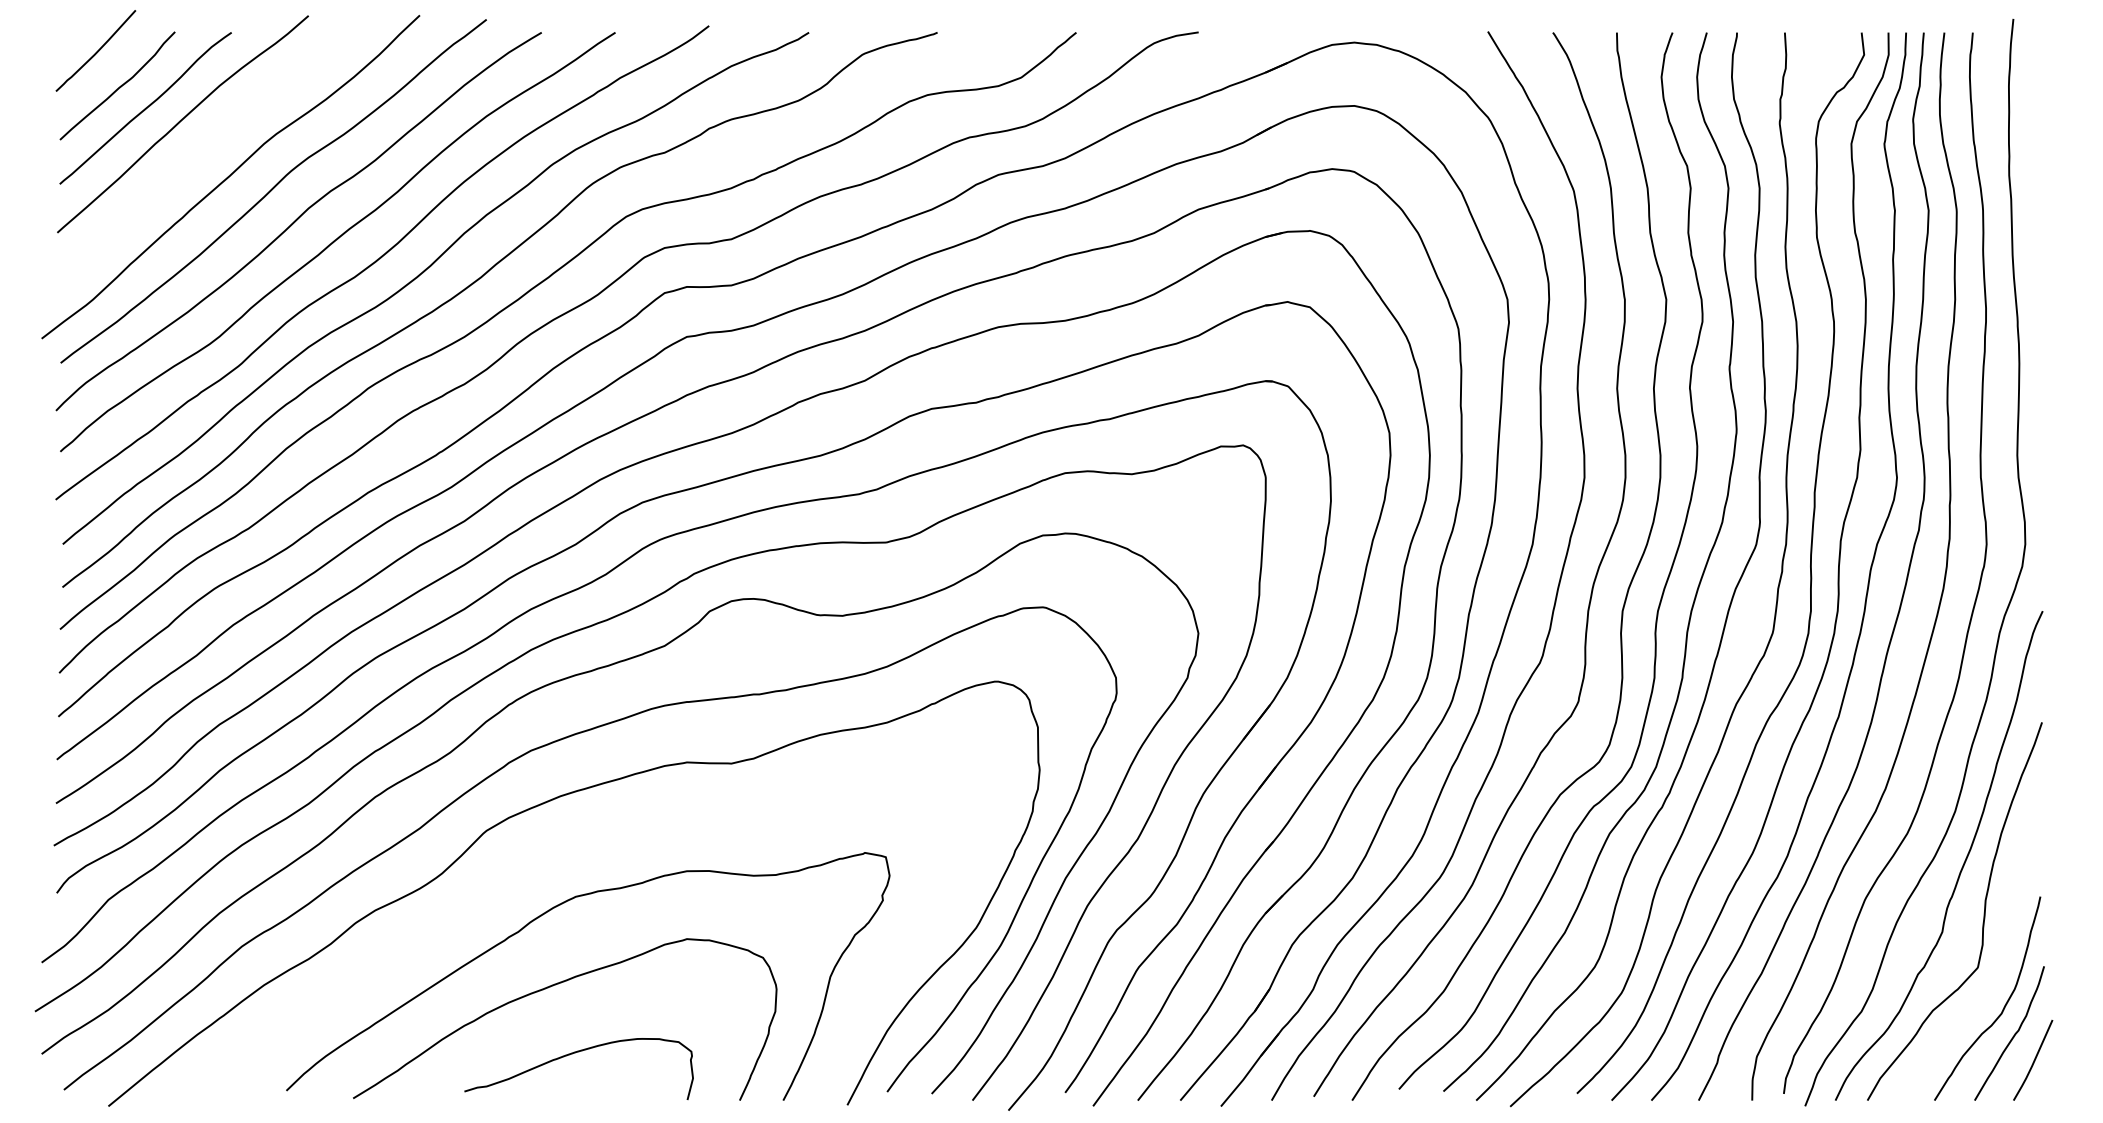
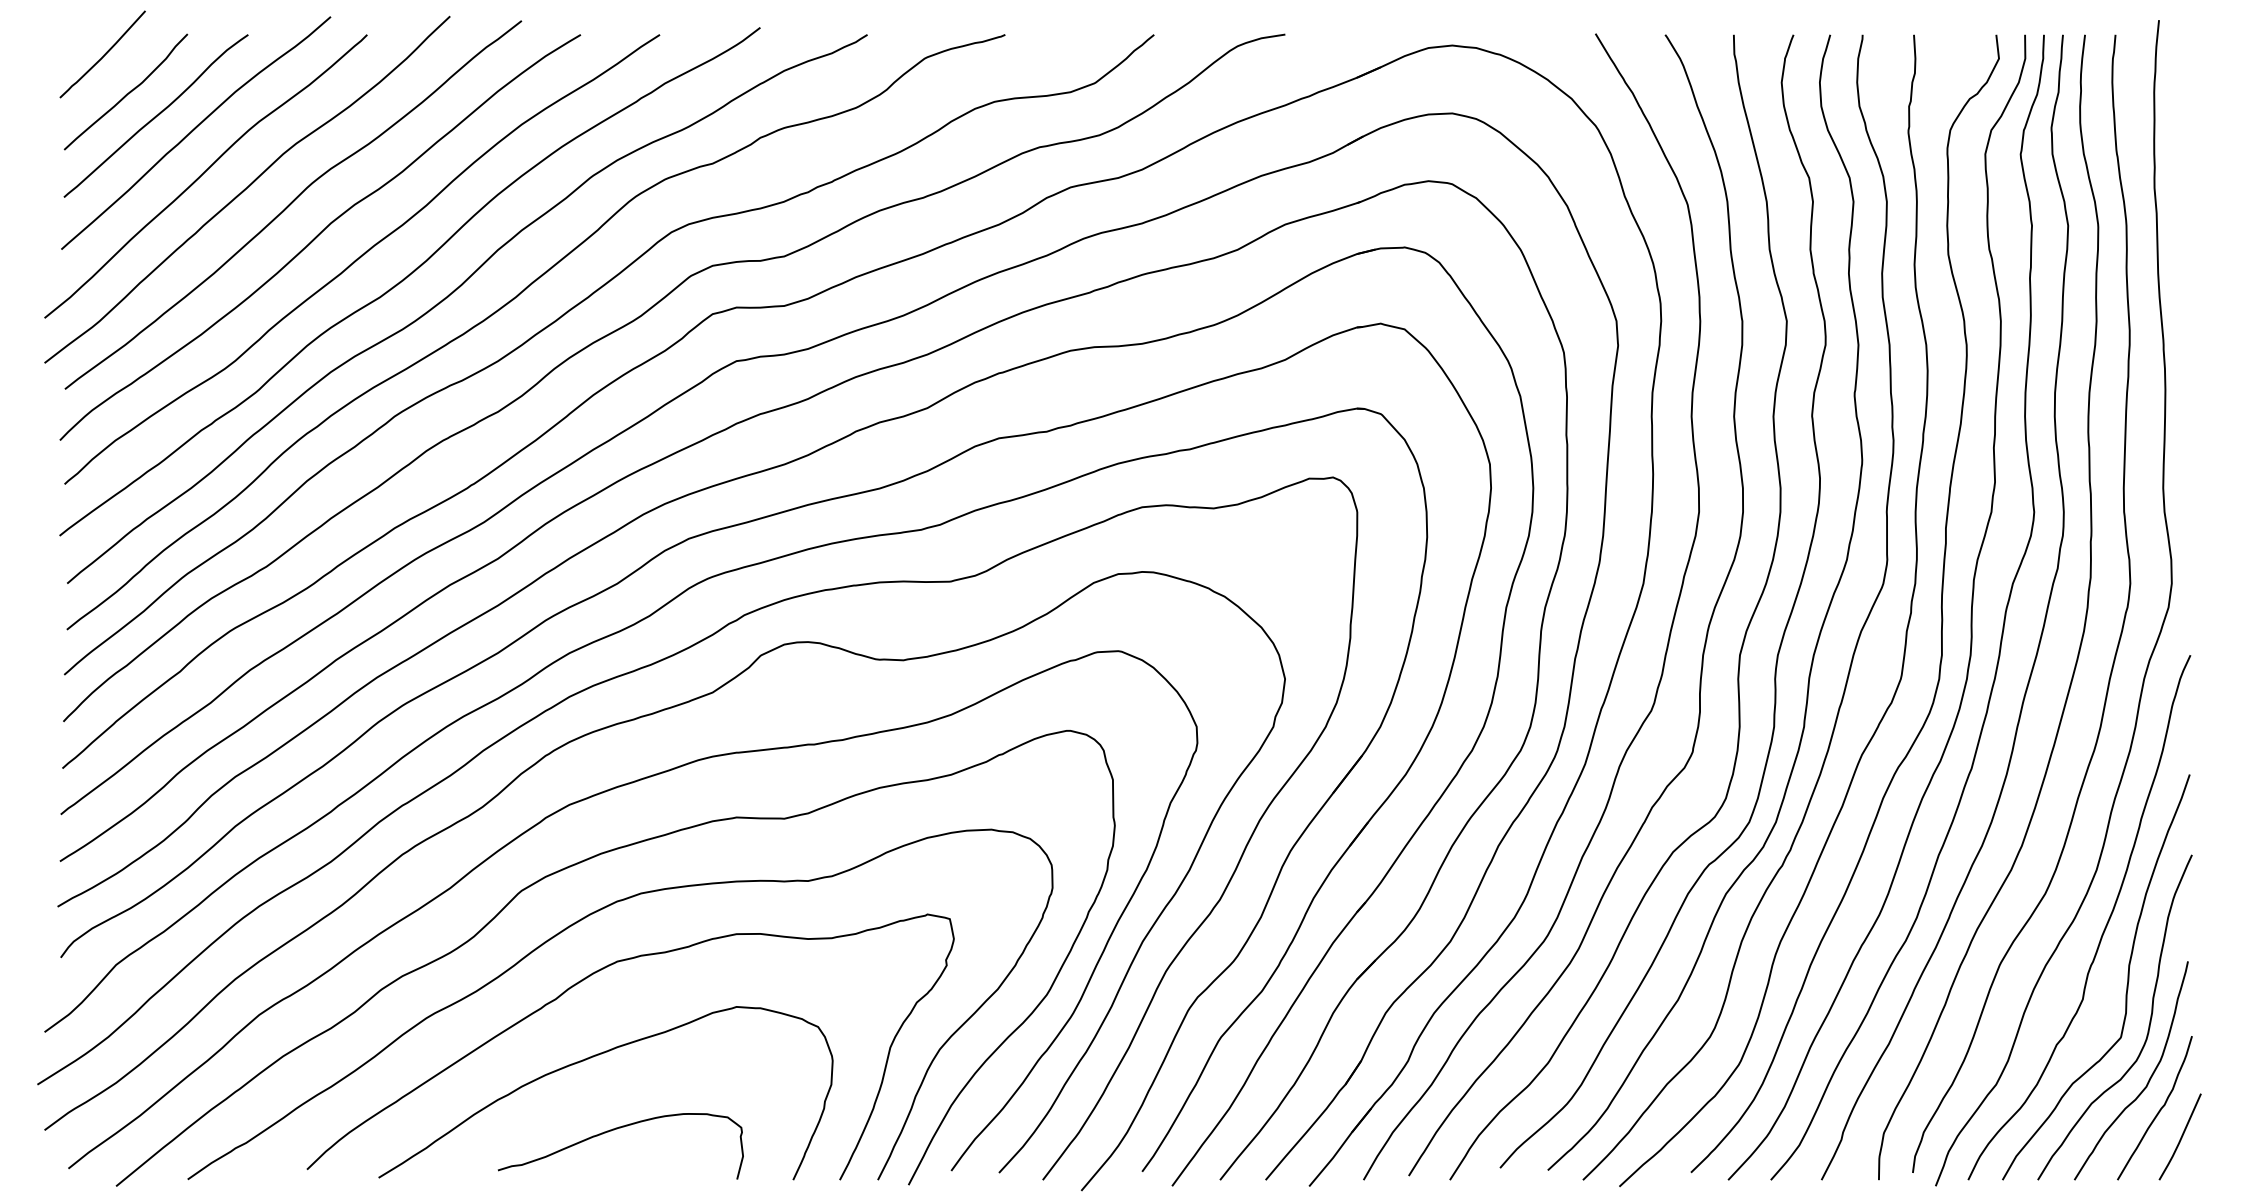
curve: (189, 162) -> (203, 174), added
curve: (536, 862) -> (575, 924), added
curve: (2003, 956) -> (2148, 1025), added

